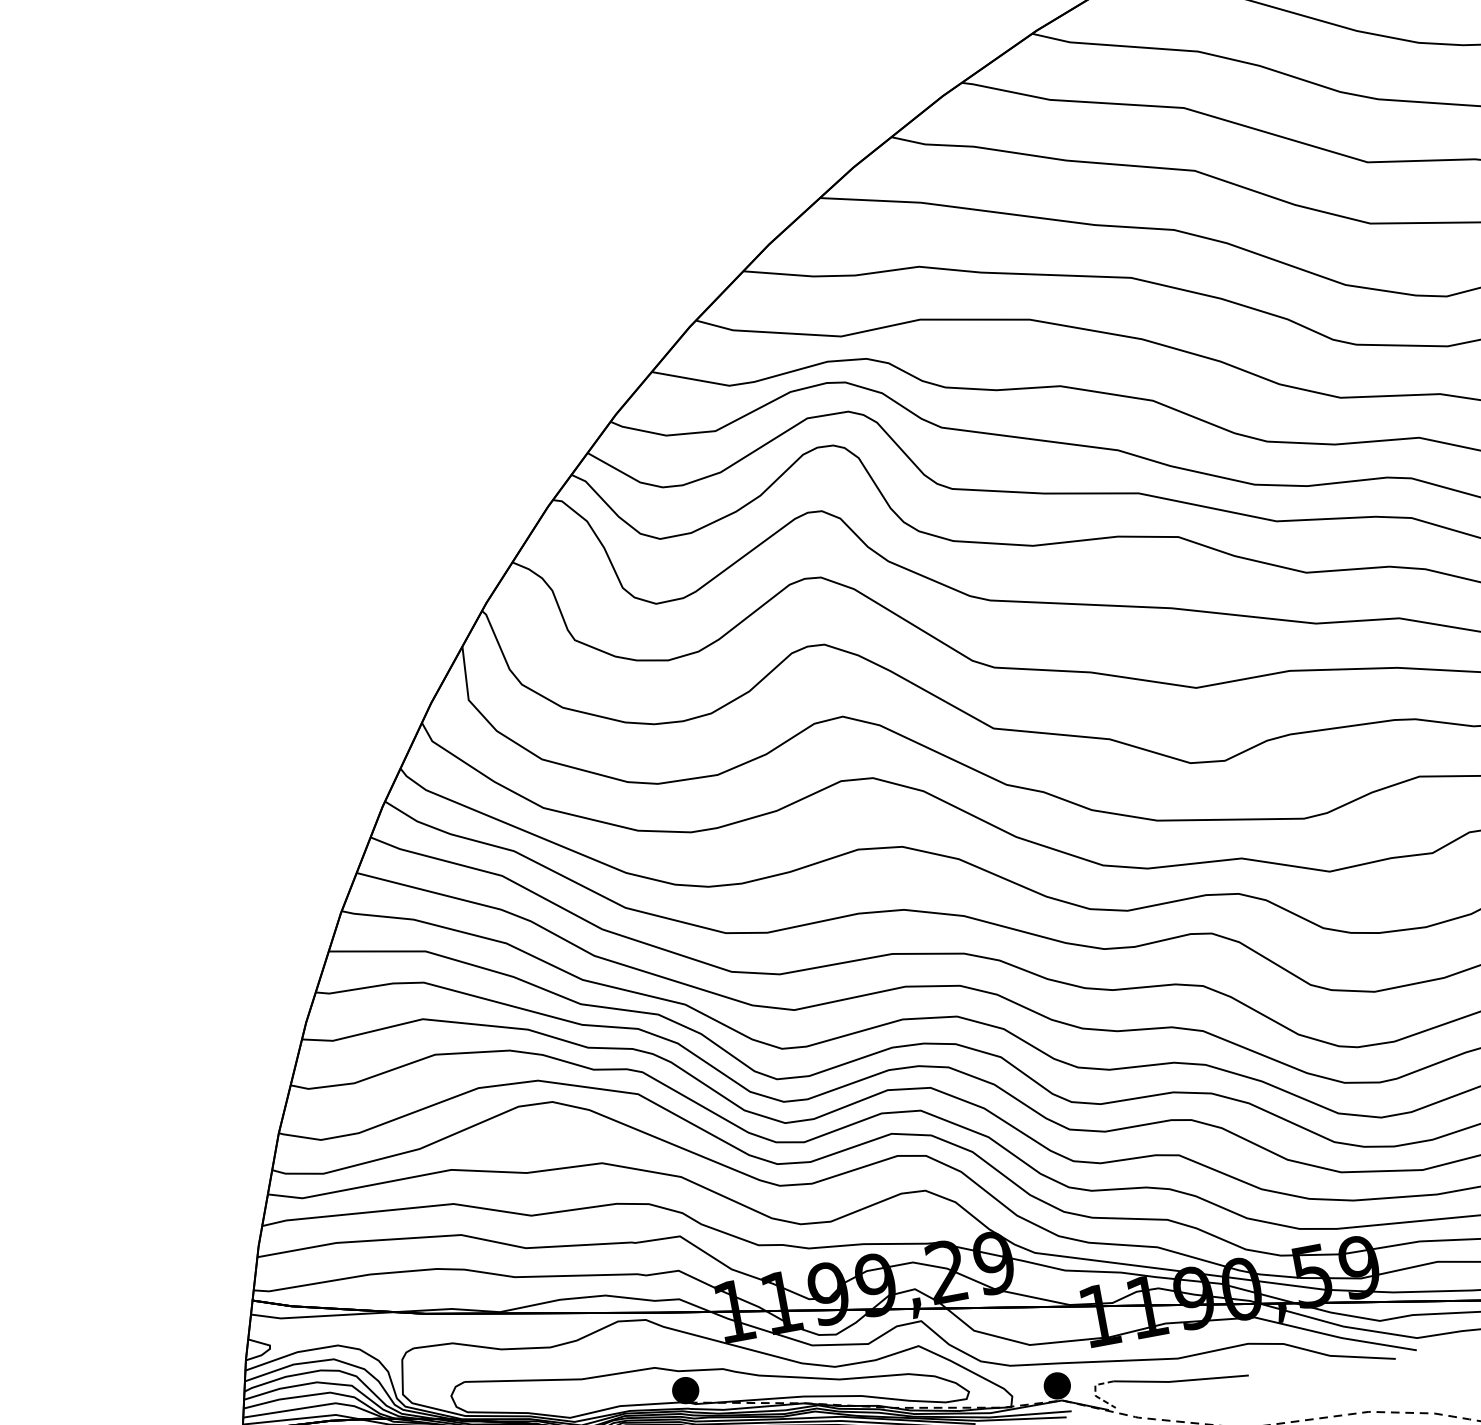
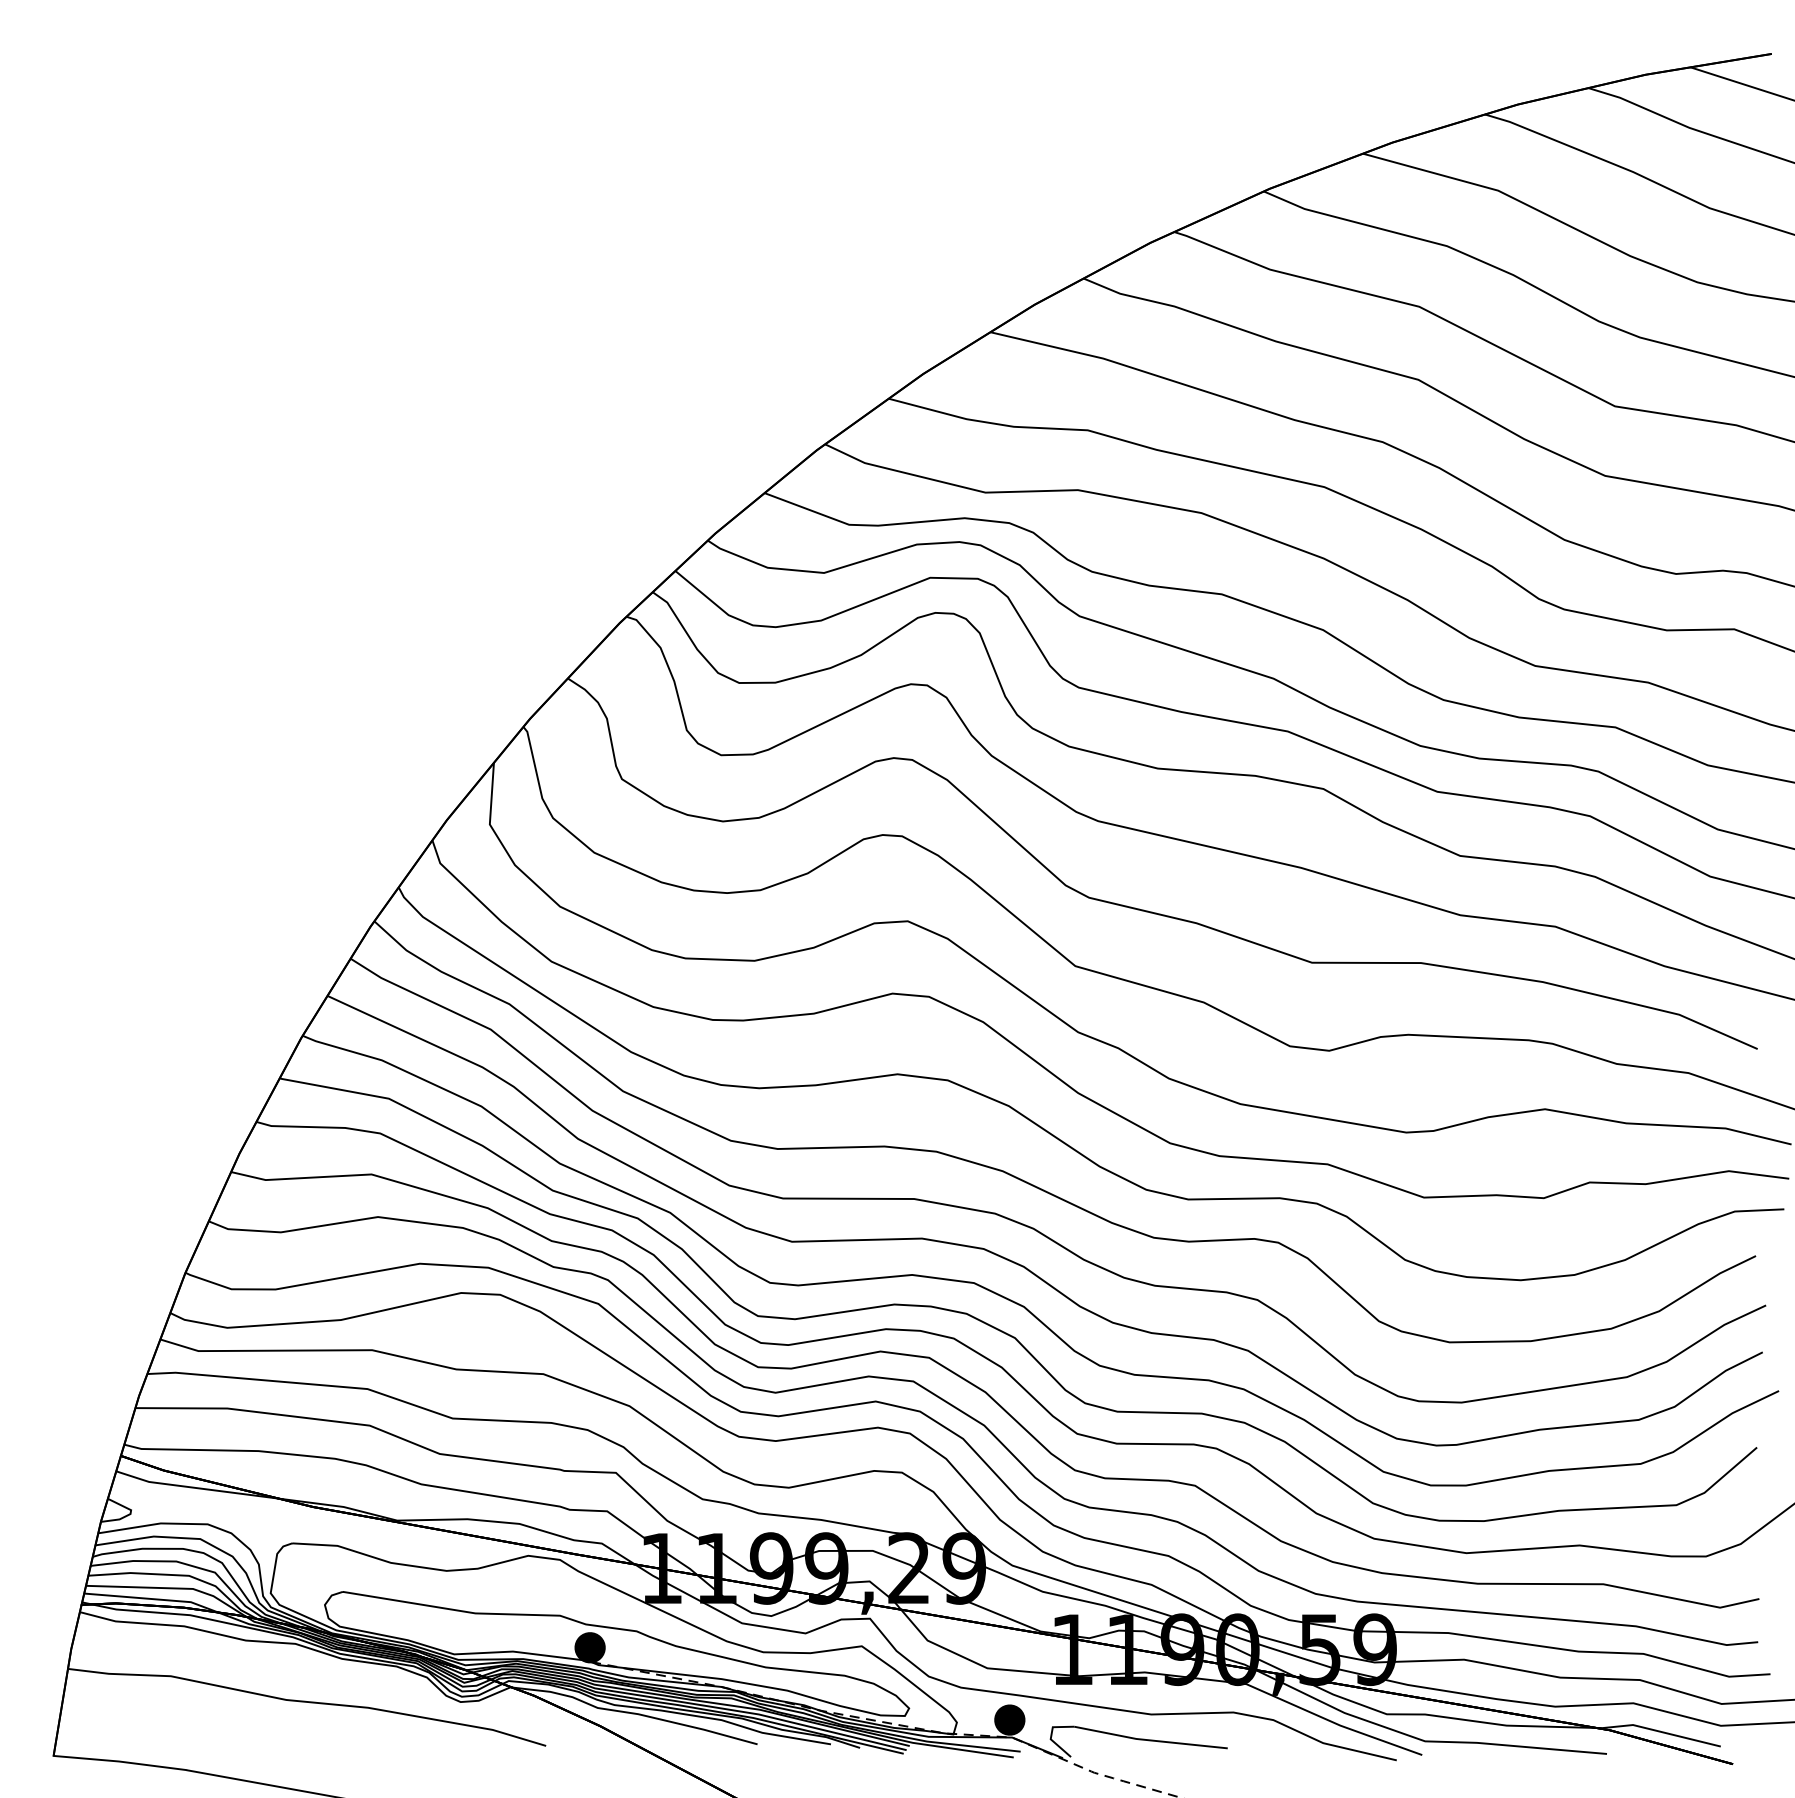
line: (1095, 1393) -> (1051, 1736), dashed -> solid

